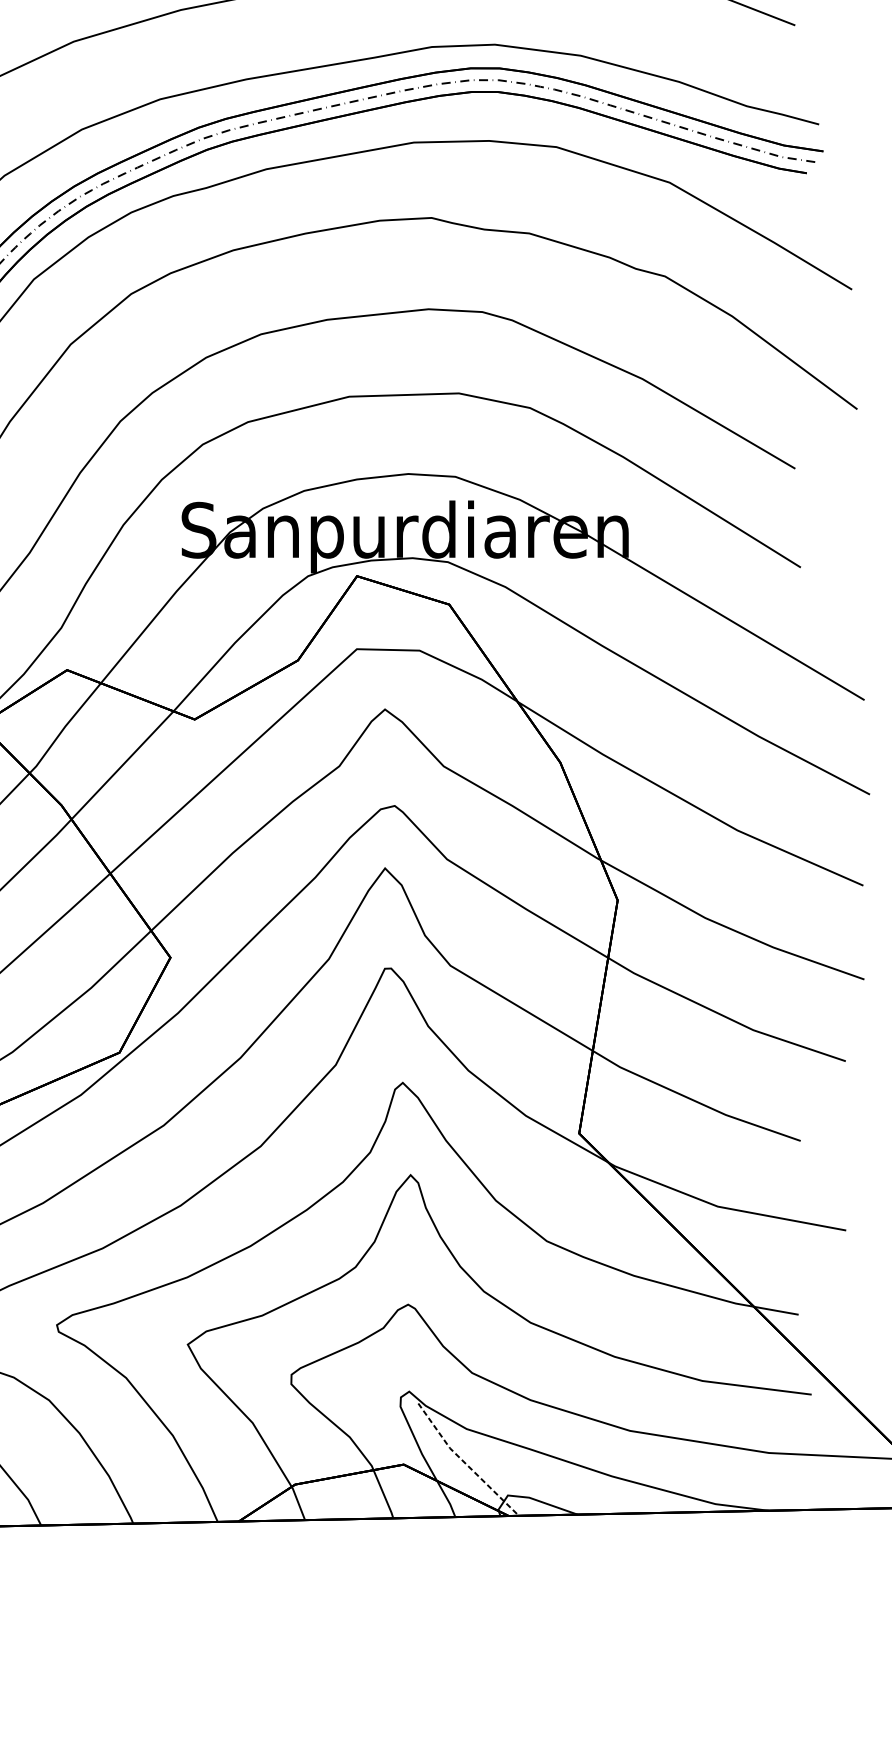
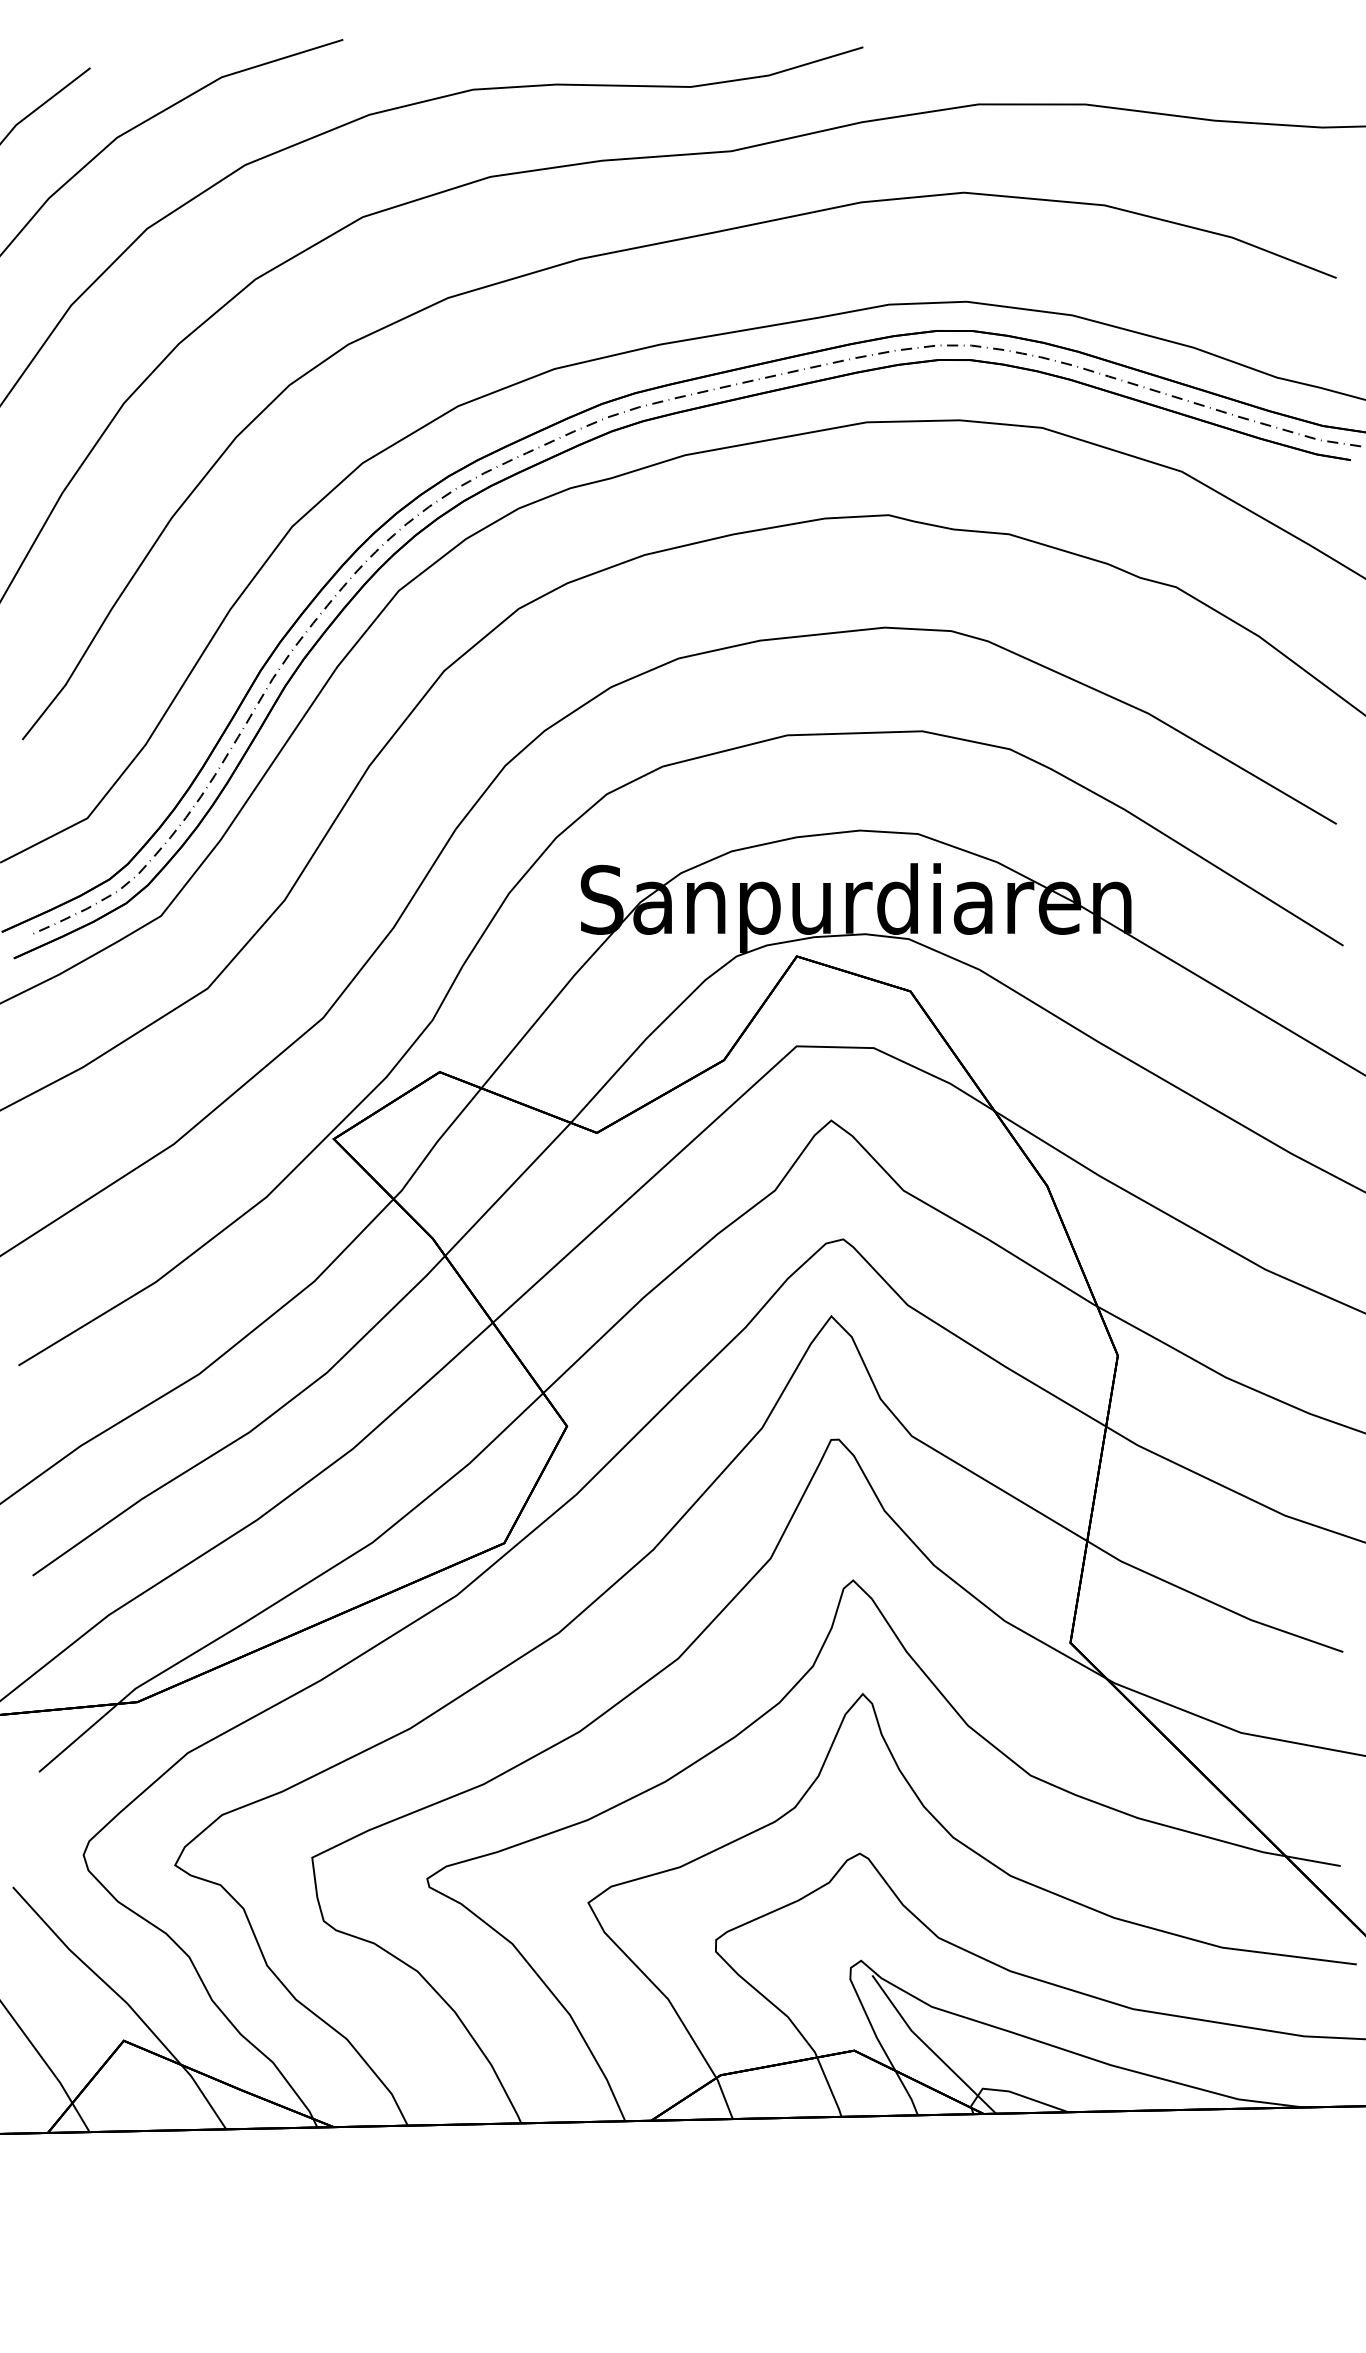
line: (464, 1462) -> (929, 2048), dashed -> solid

